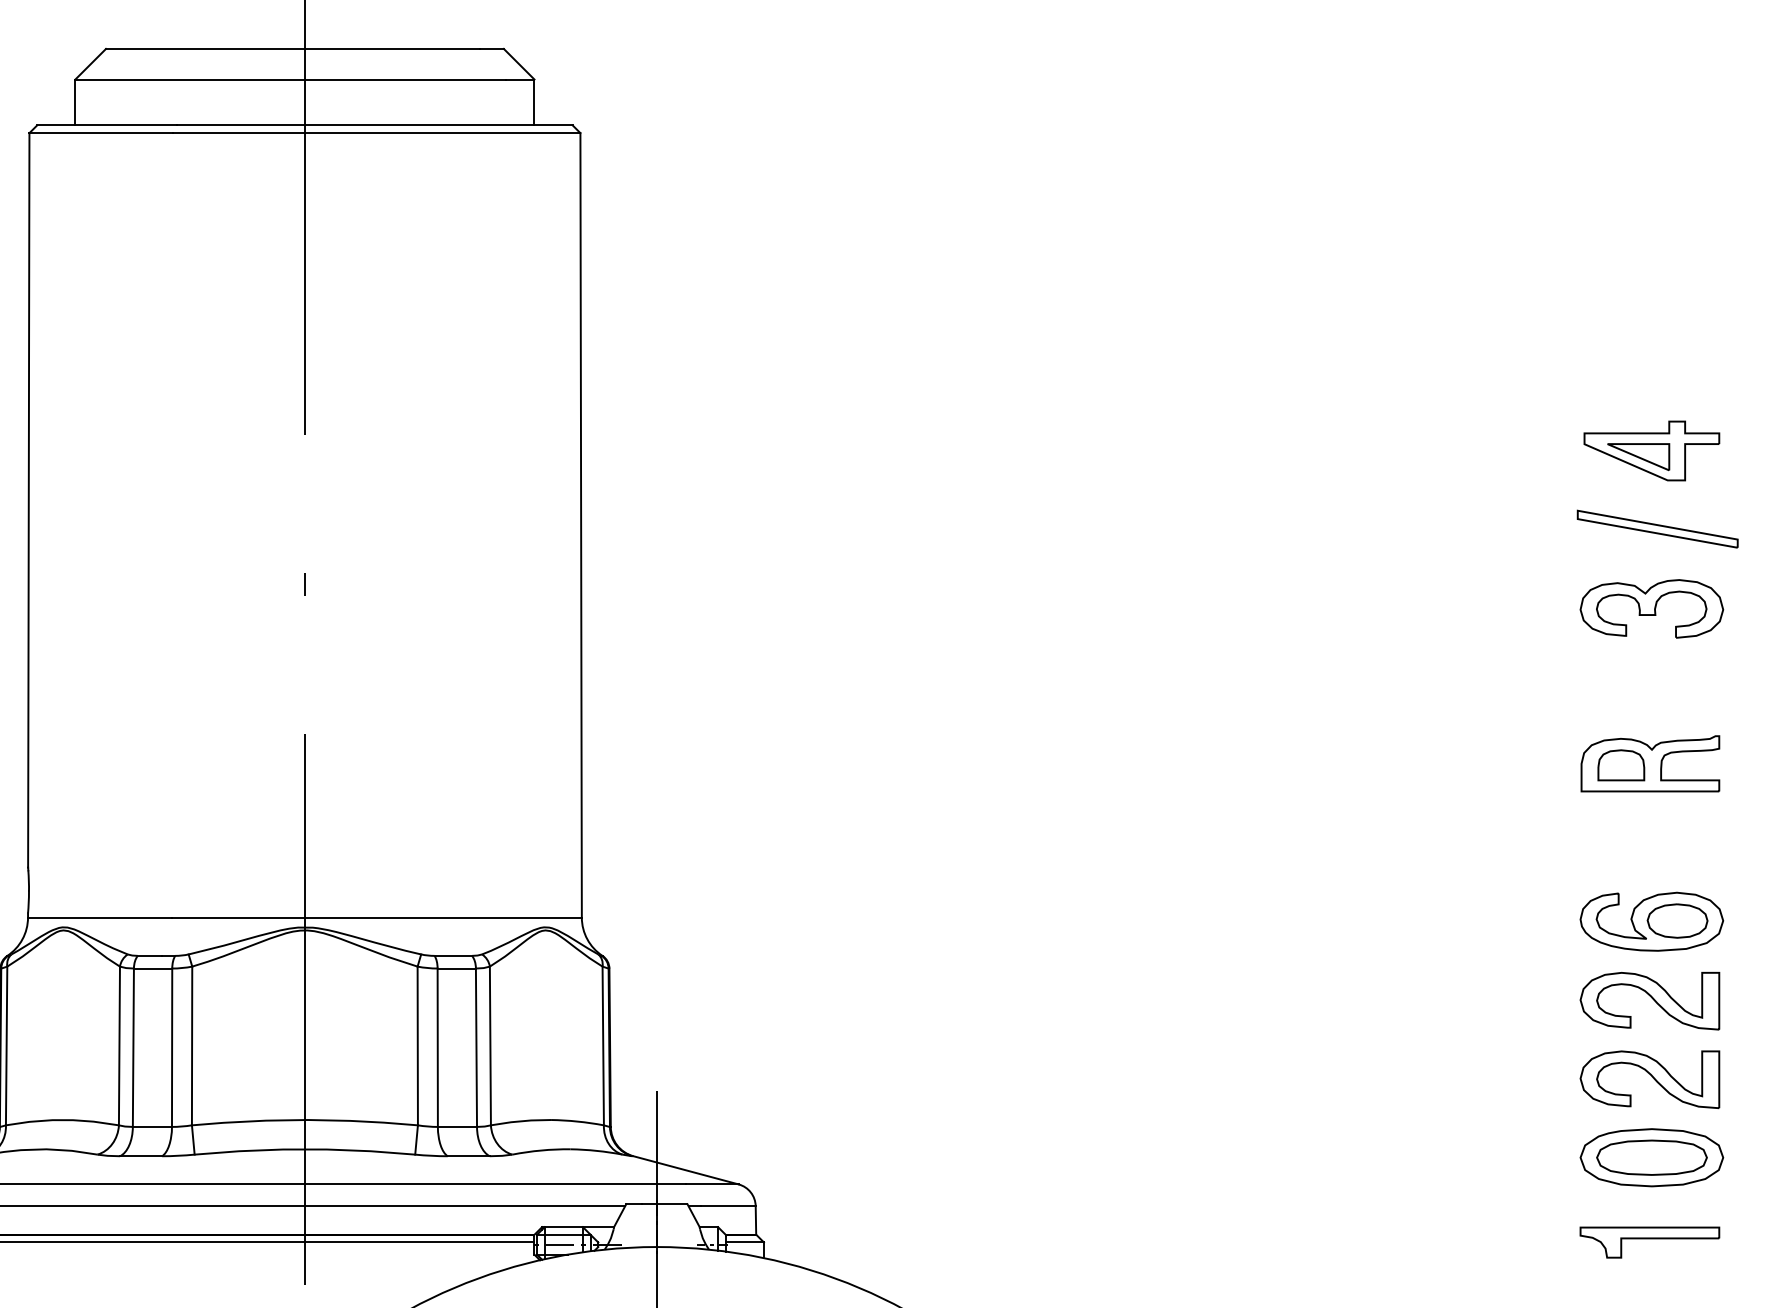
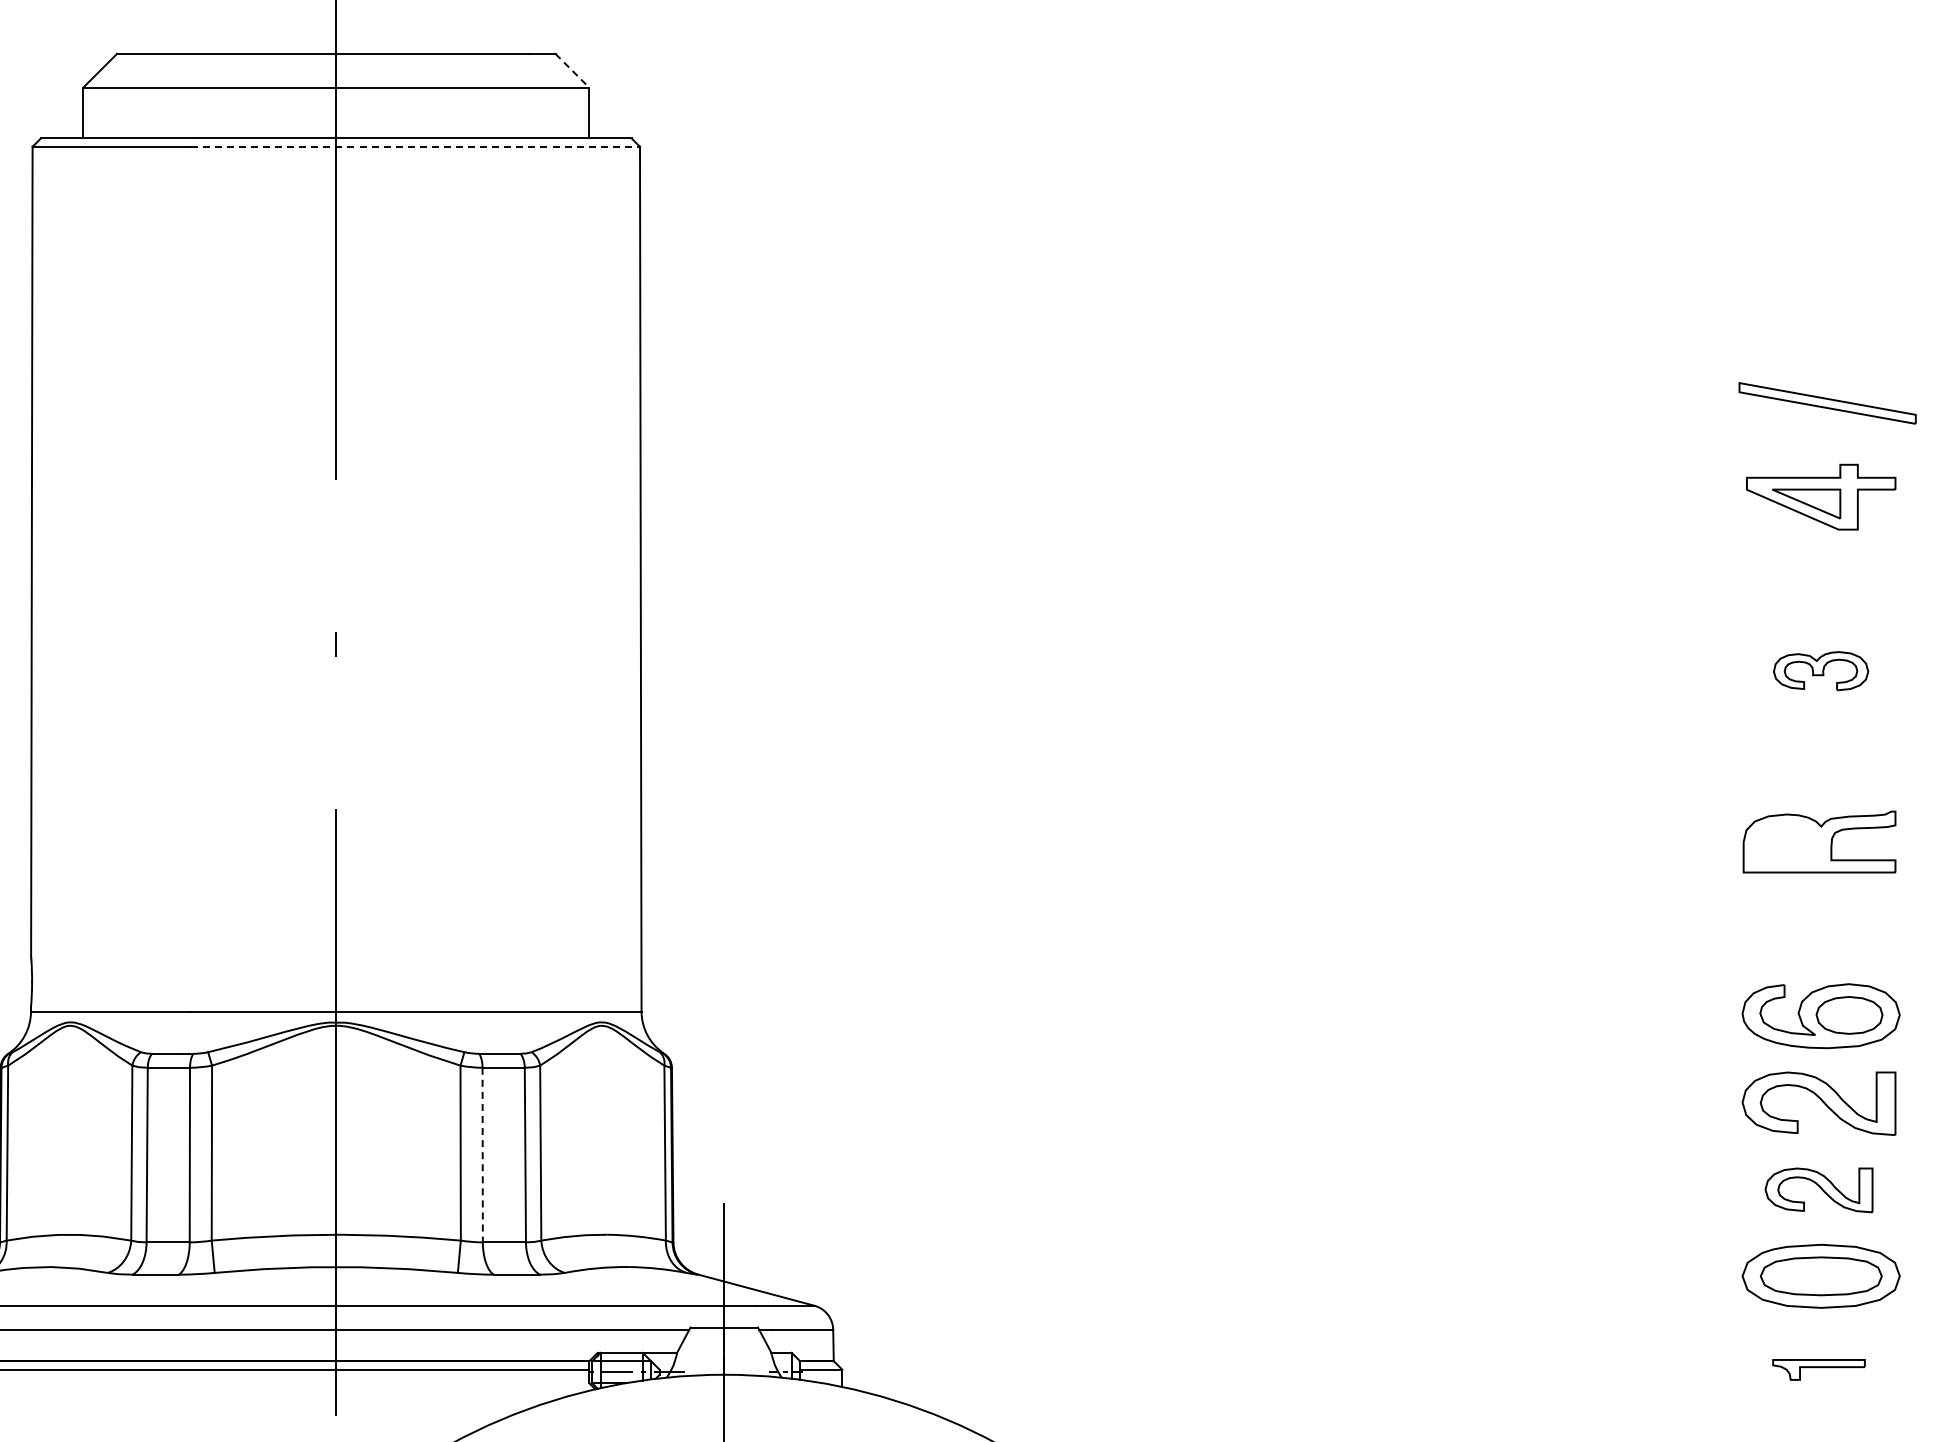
line: (519, 63) -> (572, 70), solid -> dashed
line: (376, 132) -> (415, 146), solid -> dashed
part: (1657, 529) -> (1827, 403), moved
part: (1651, 608) -> (1820, 670), size x0.6
part: (1621, 765) -> (1787, 843), removed
line: (437, 1048) -> (482, 1155), solid -> dashed
part: (1649, 1079) -> (1818, 1190), size x0.7
part: (1649, 1242) -> (1818, 1369), size x0.6

